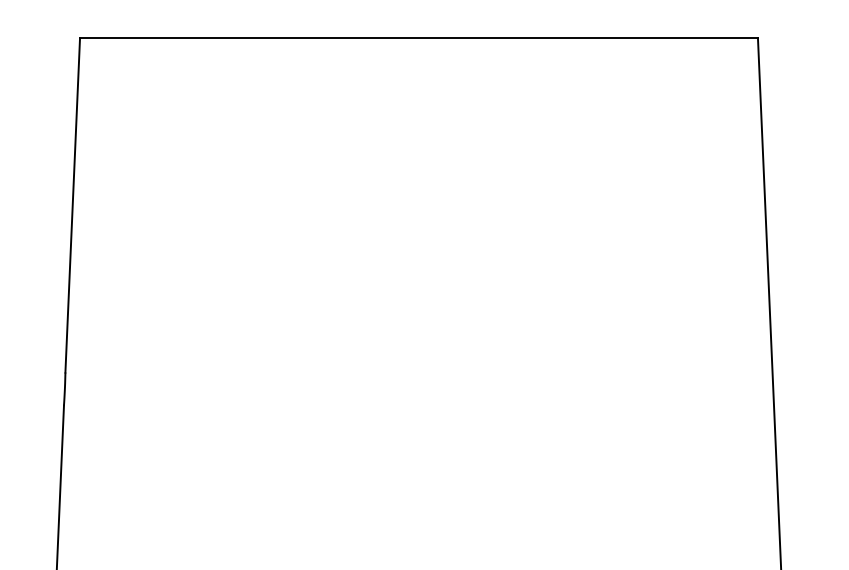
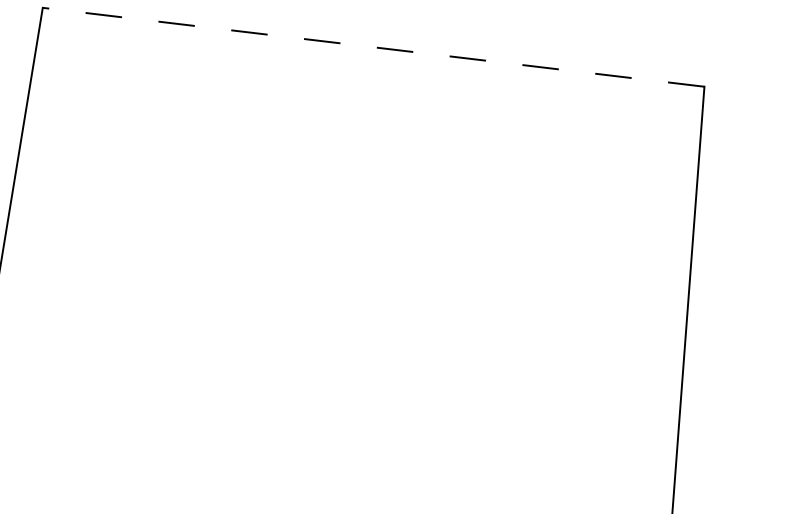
line: (418, 38) -> (373, 47), solid -> dashed

